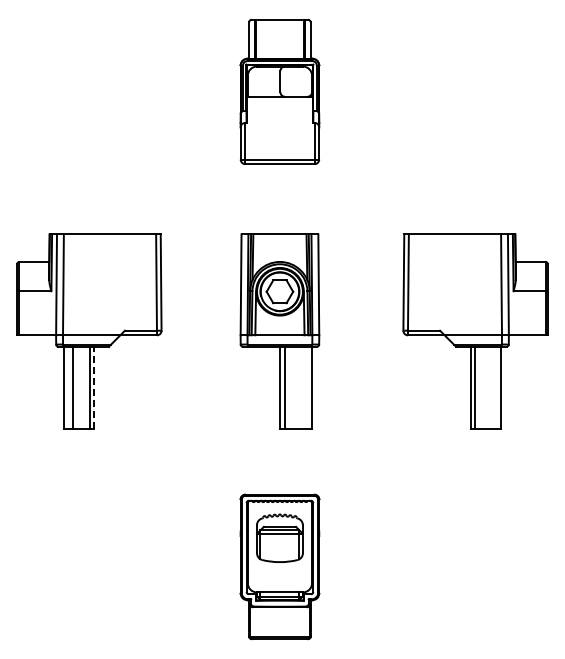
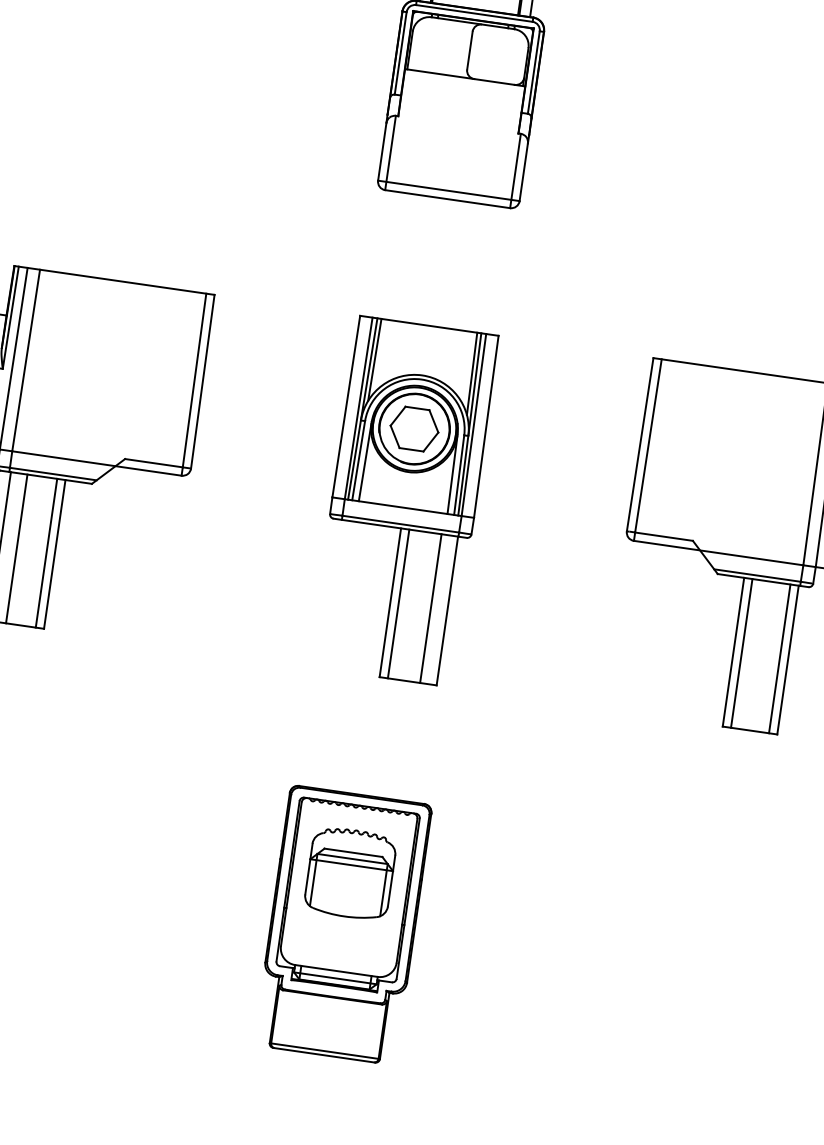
line: (94, 387) -> (55, 553), dashed -> solid
line: (302, 387) -> (430, 607), added
line: (496, 387) -> (779, 657), added

